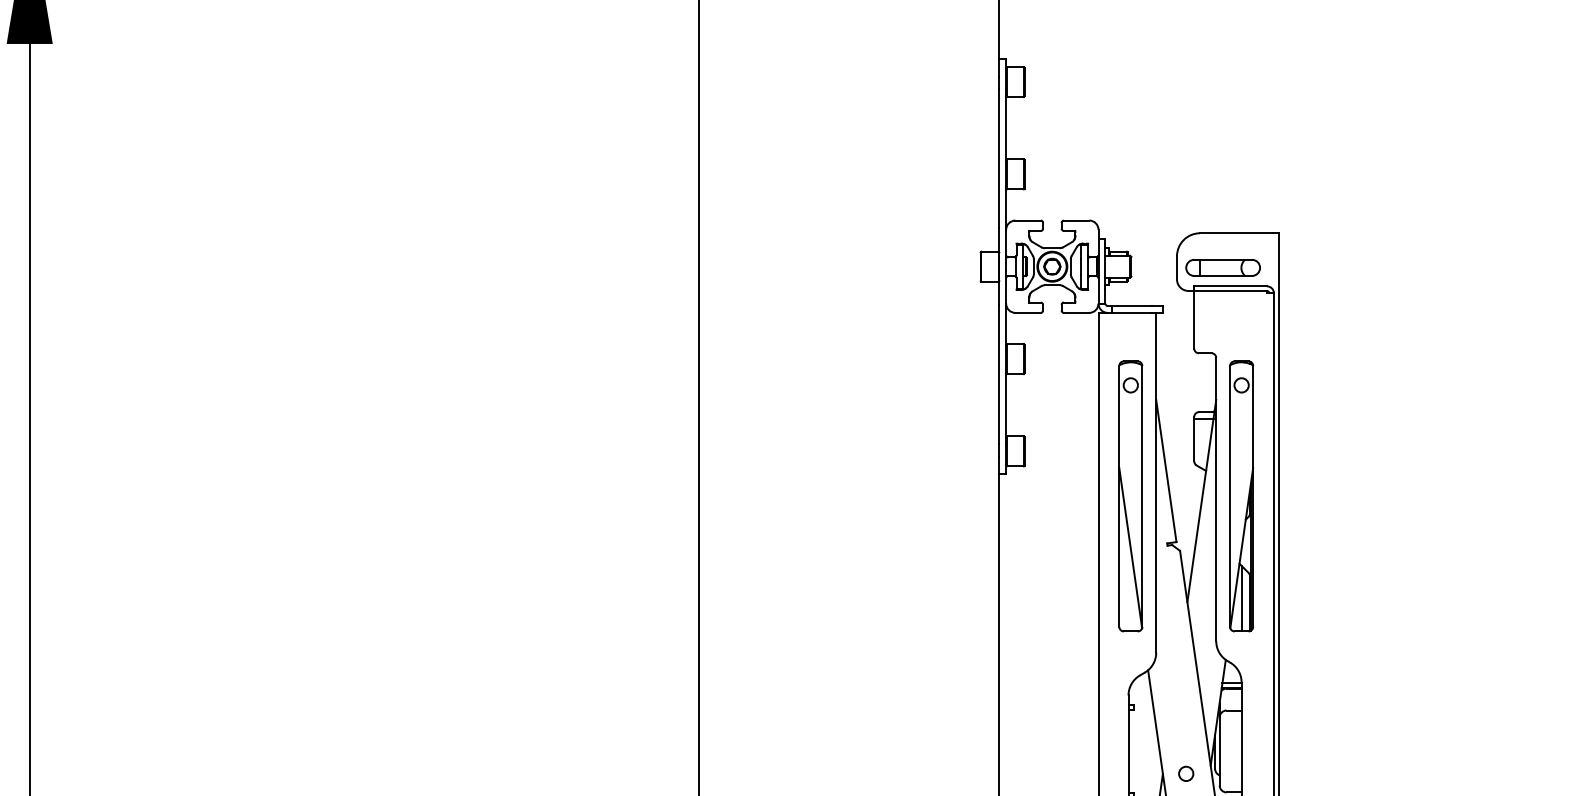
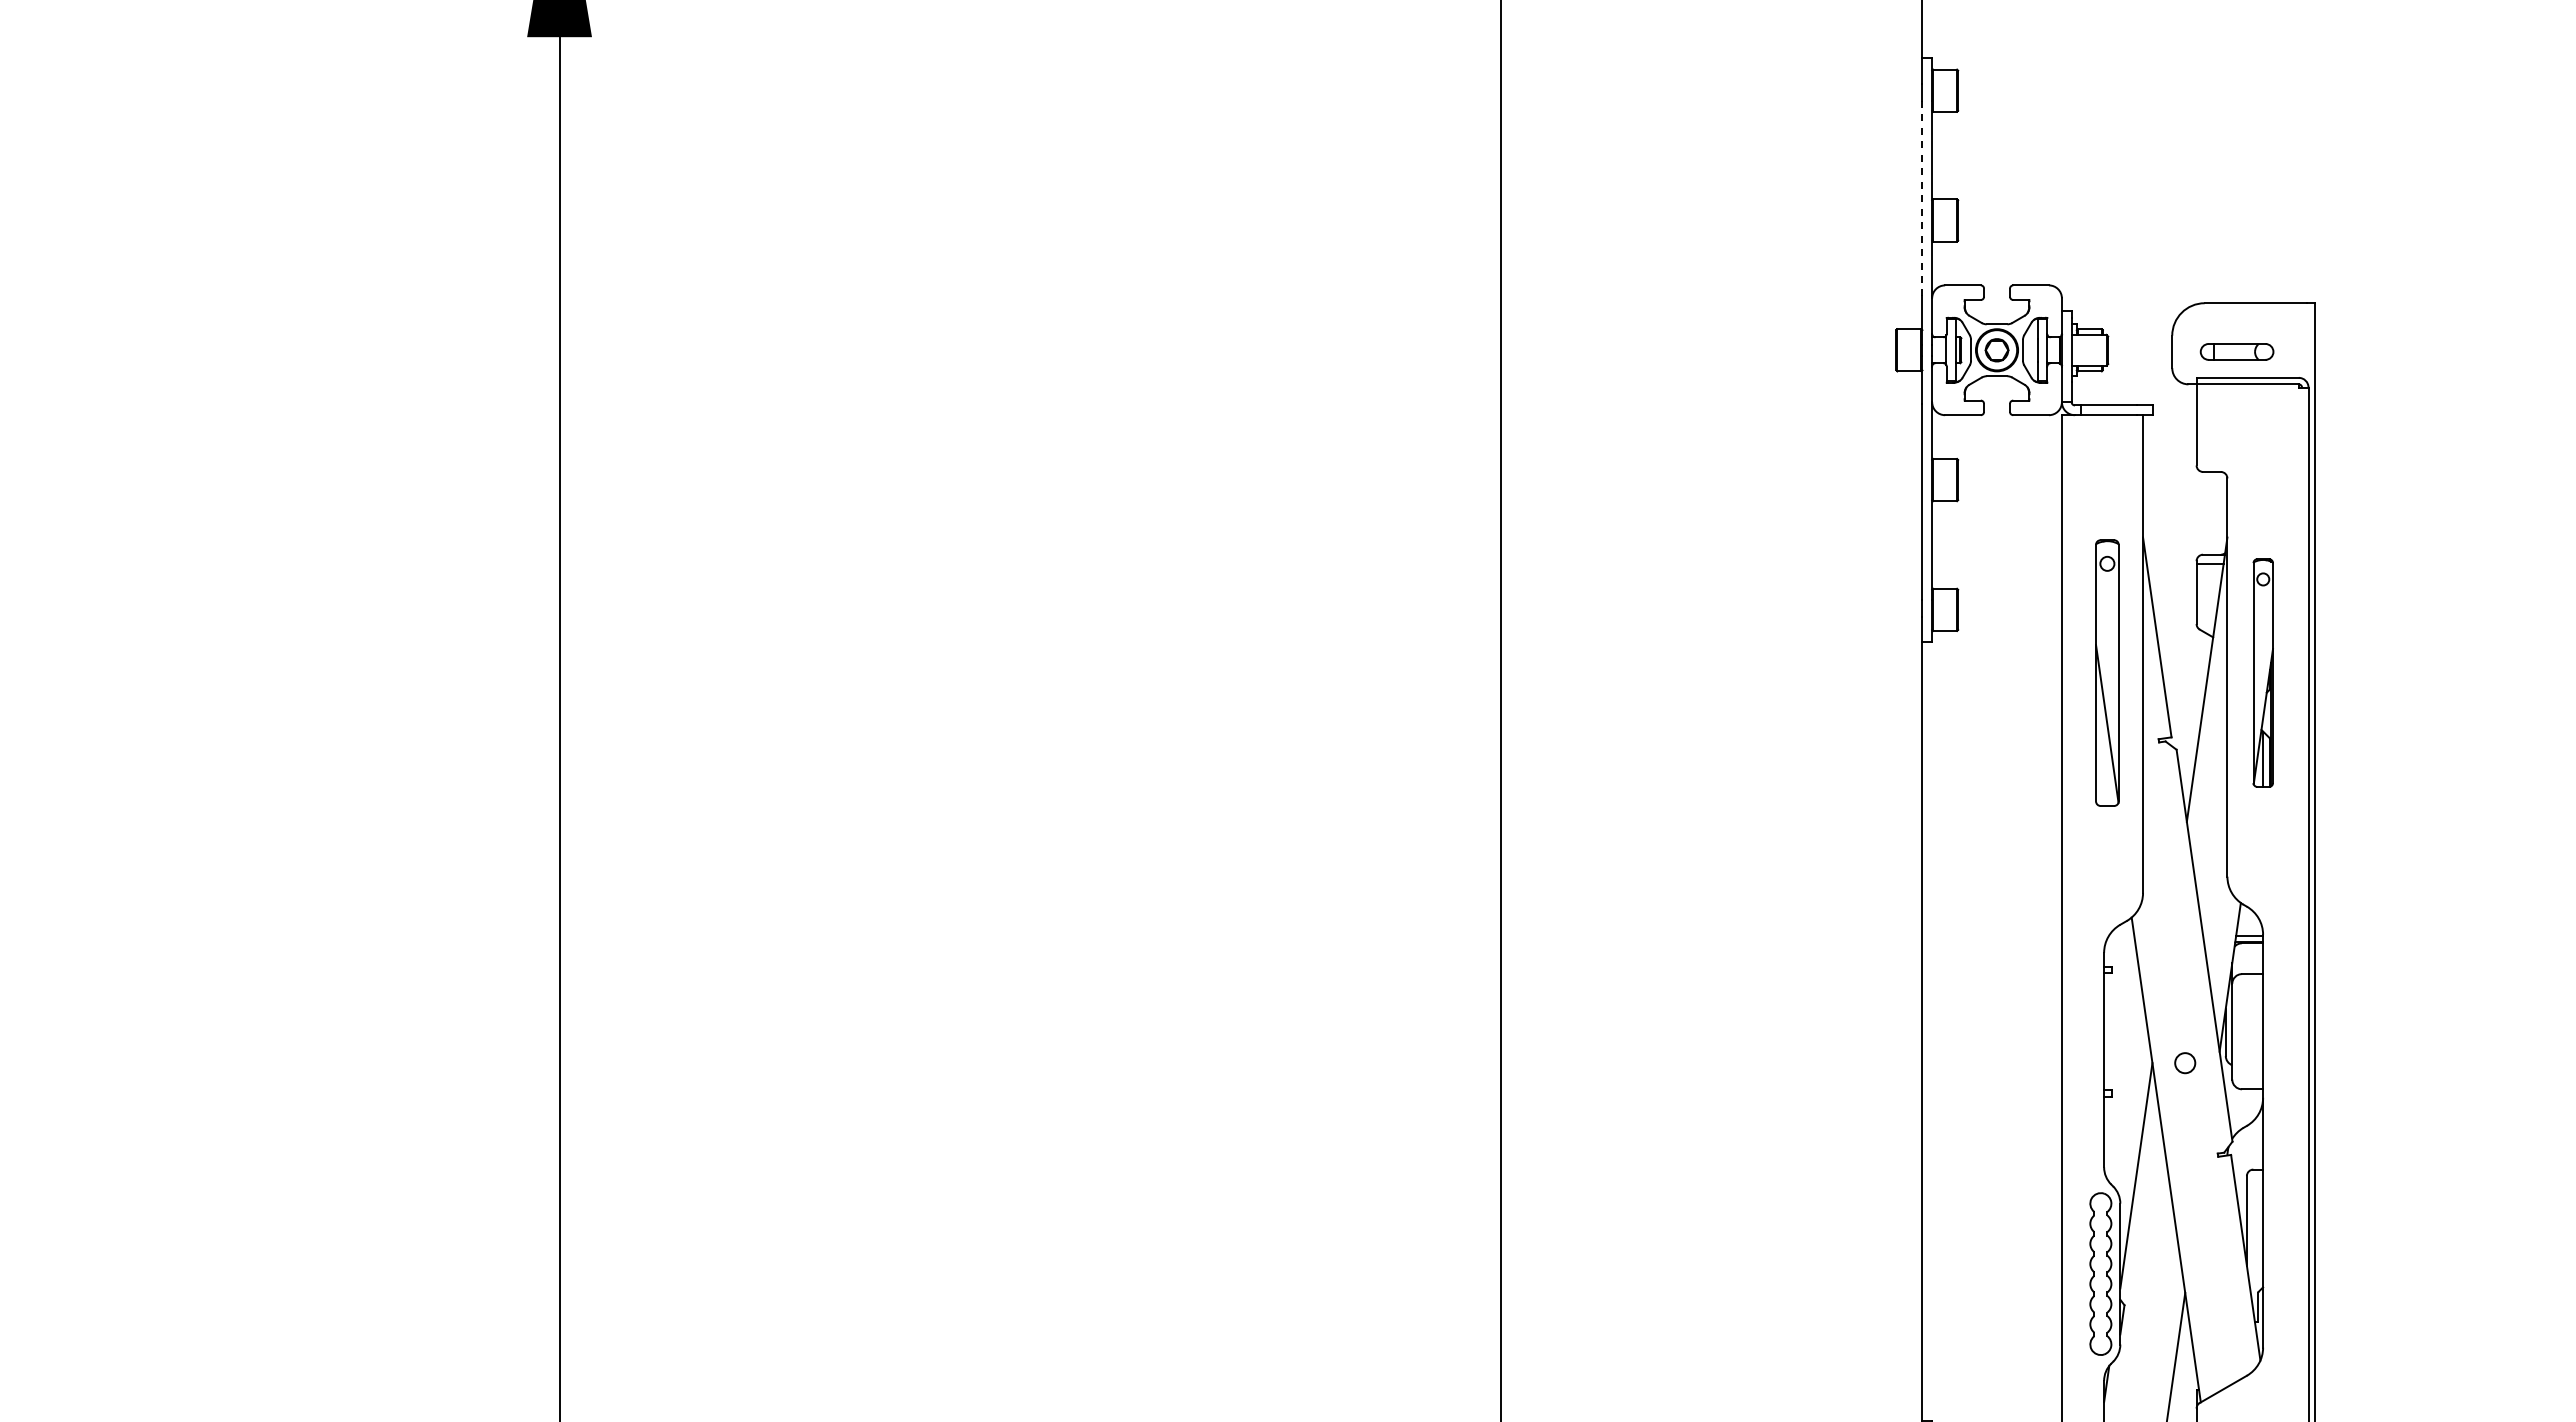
line: (999, 158) -> (1922, 198), solid -> dashed
part: (1222, 267) -> (2236, 351), size x0.7
part: (1130, 495) -> (2107, 672), size x0.7
part: (1241, 495) -> (2263, 672), size x0.6

